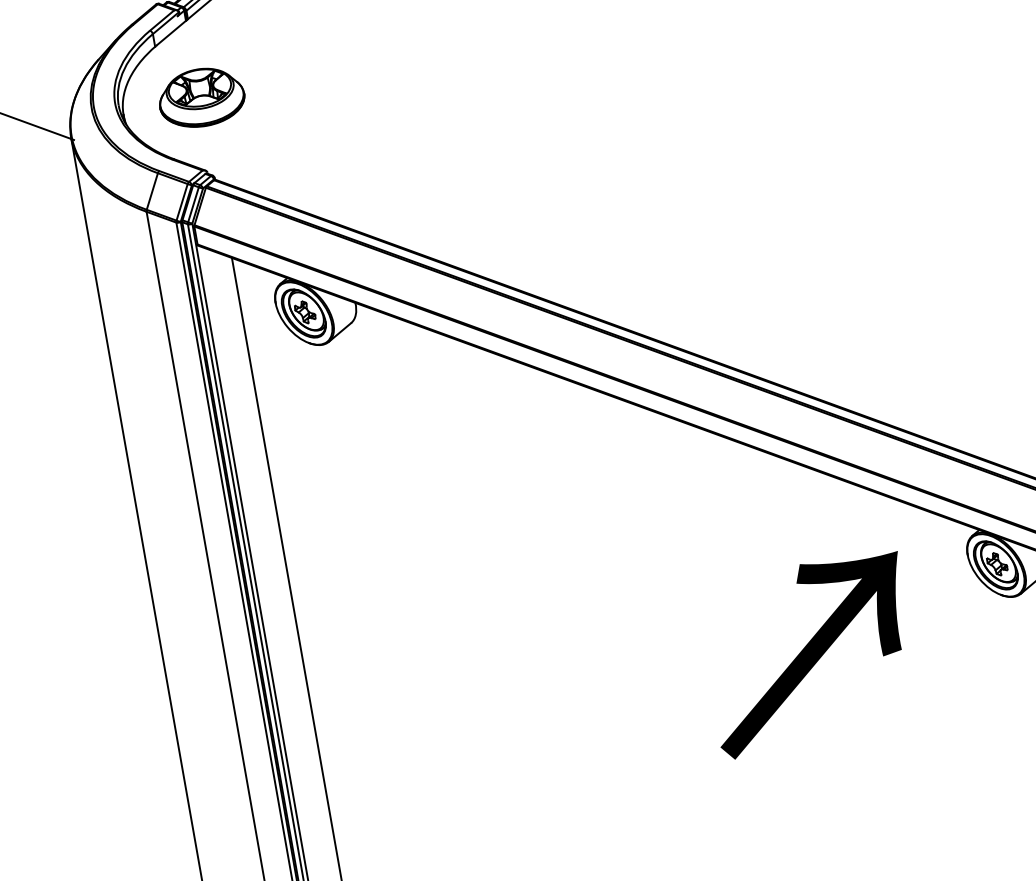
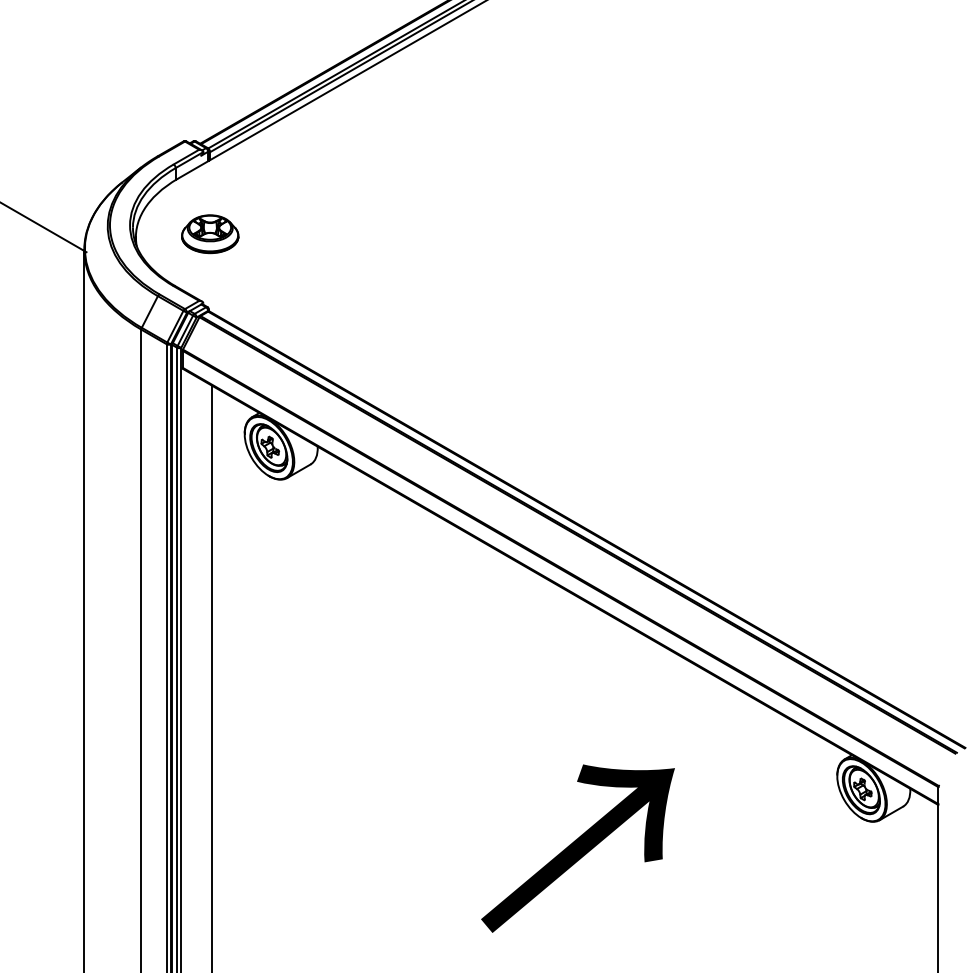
part: (202, 98) -> (210, 234), size x0.71
text: (809, 654) -> (577, 848), moved

